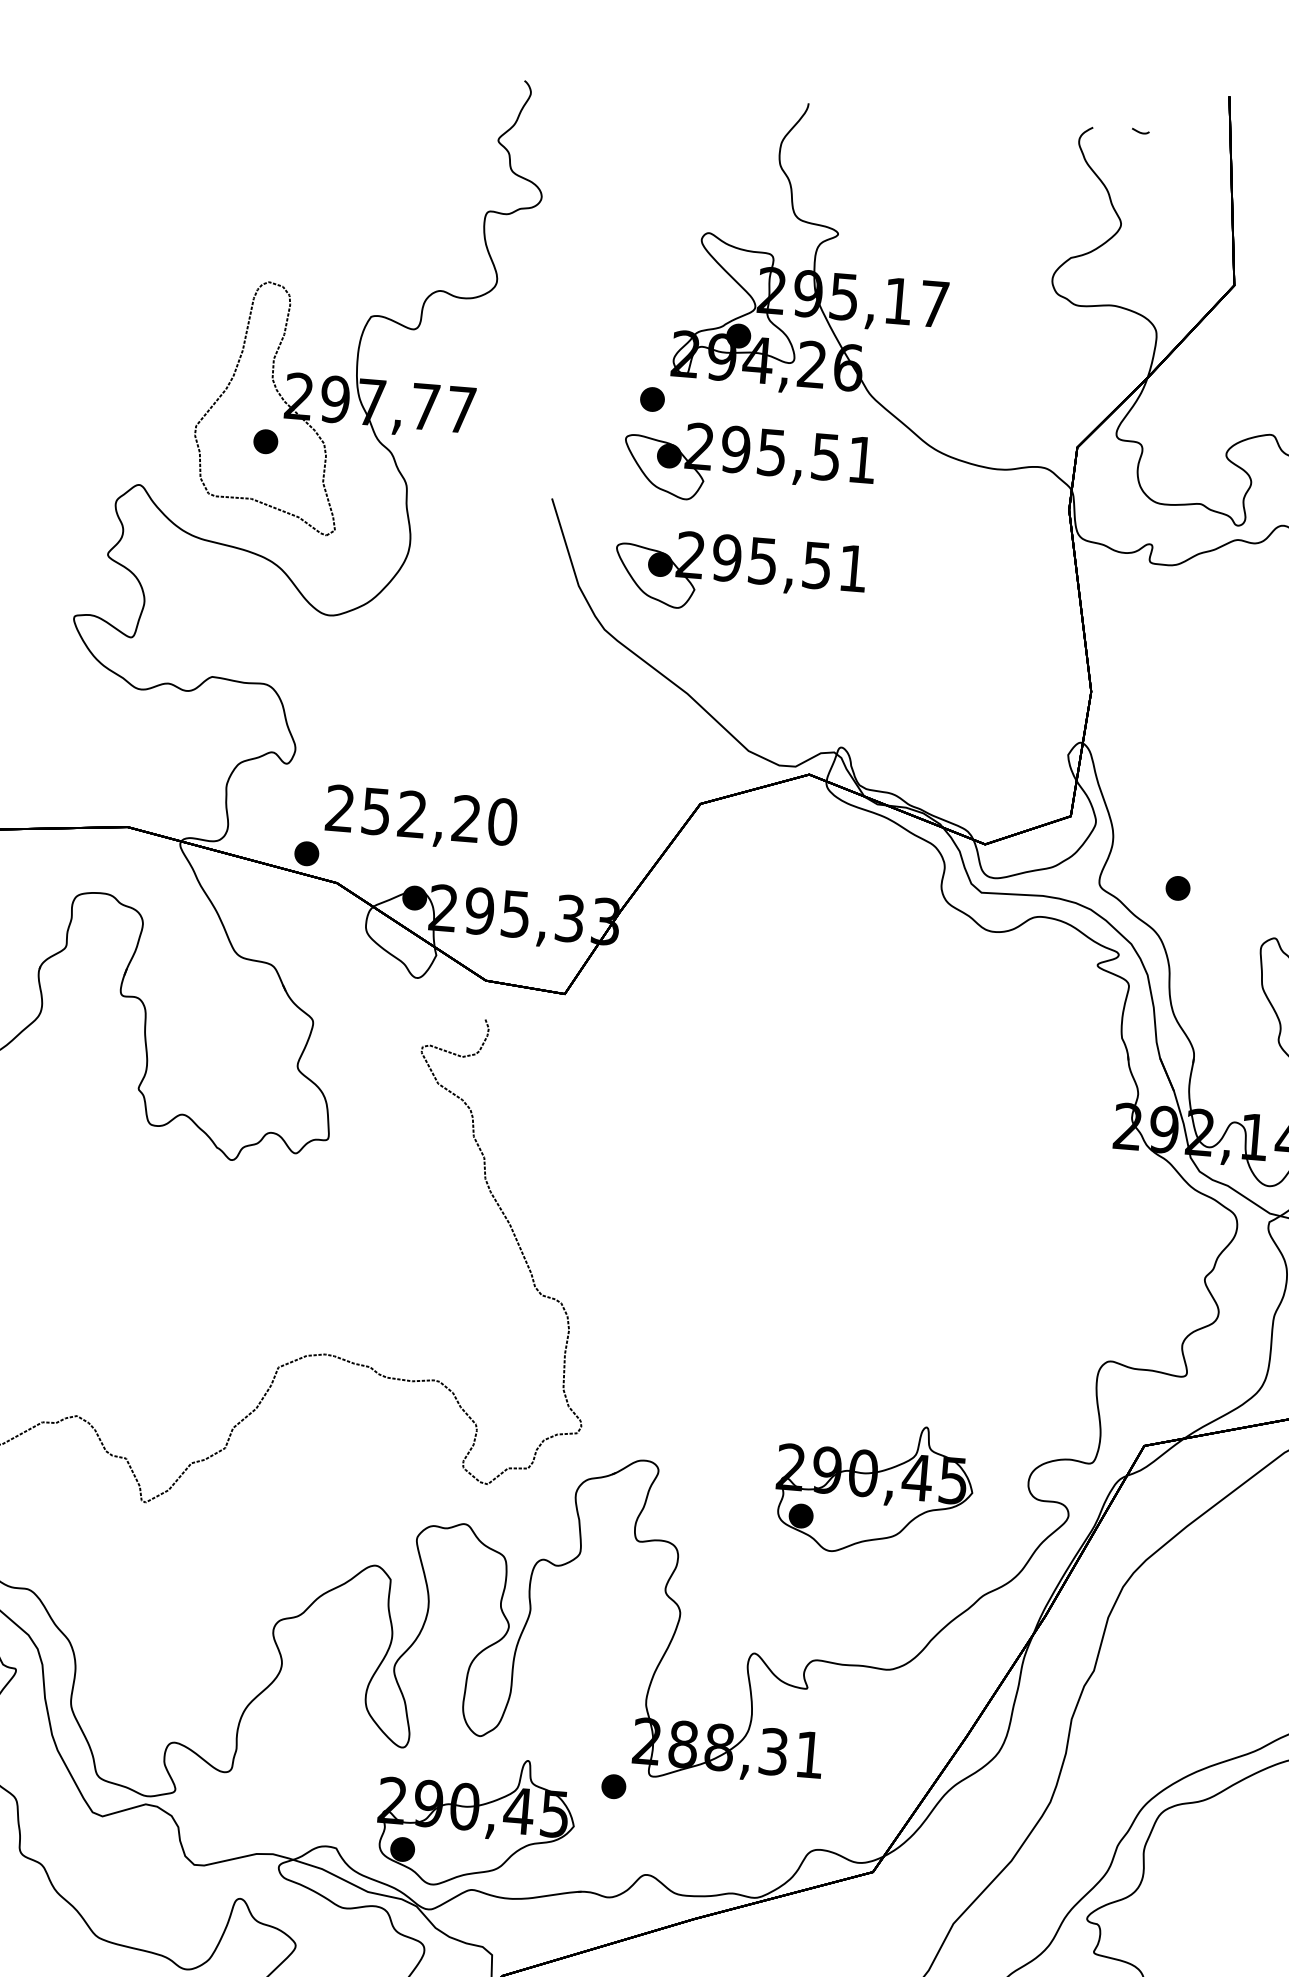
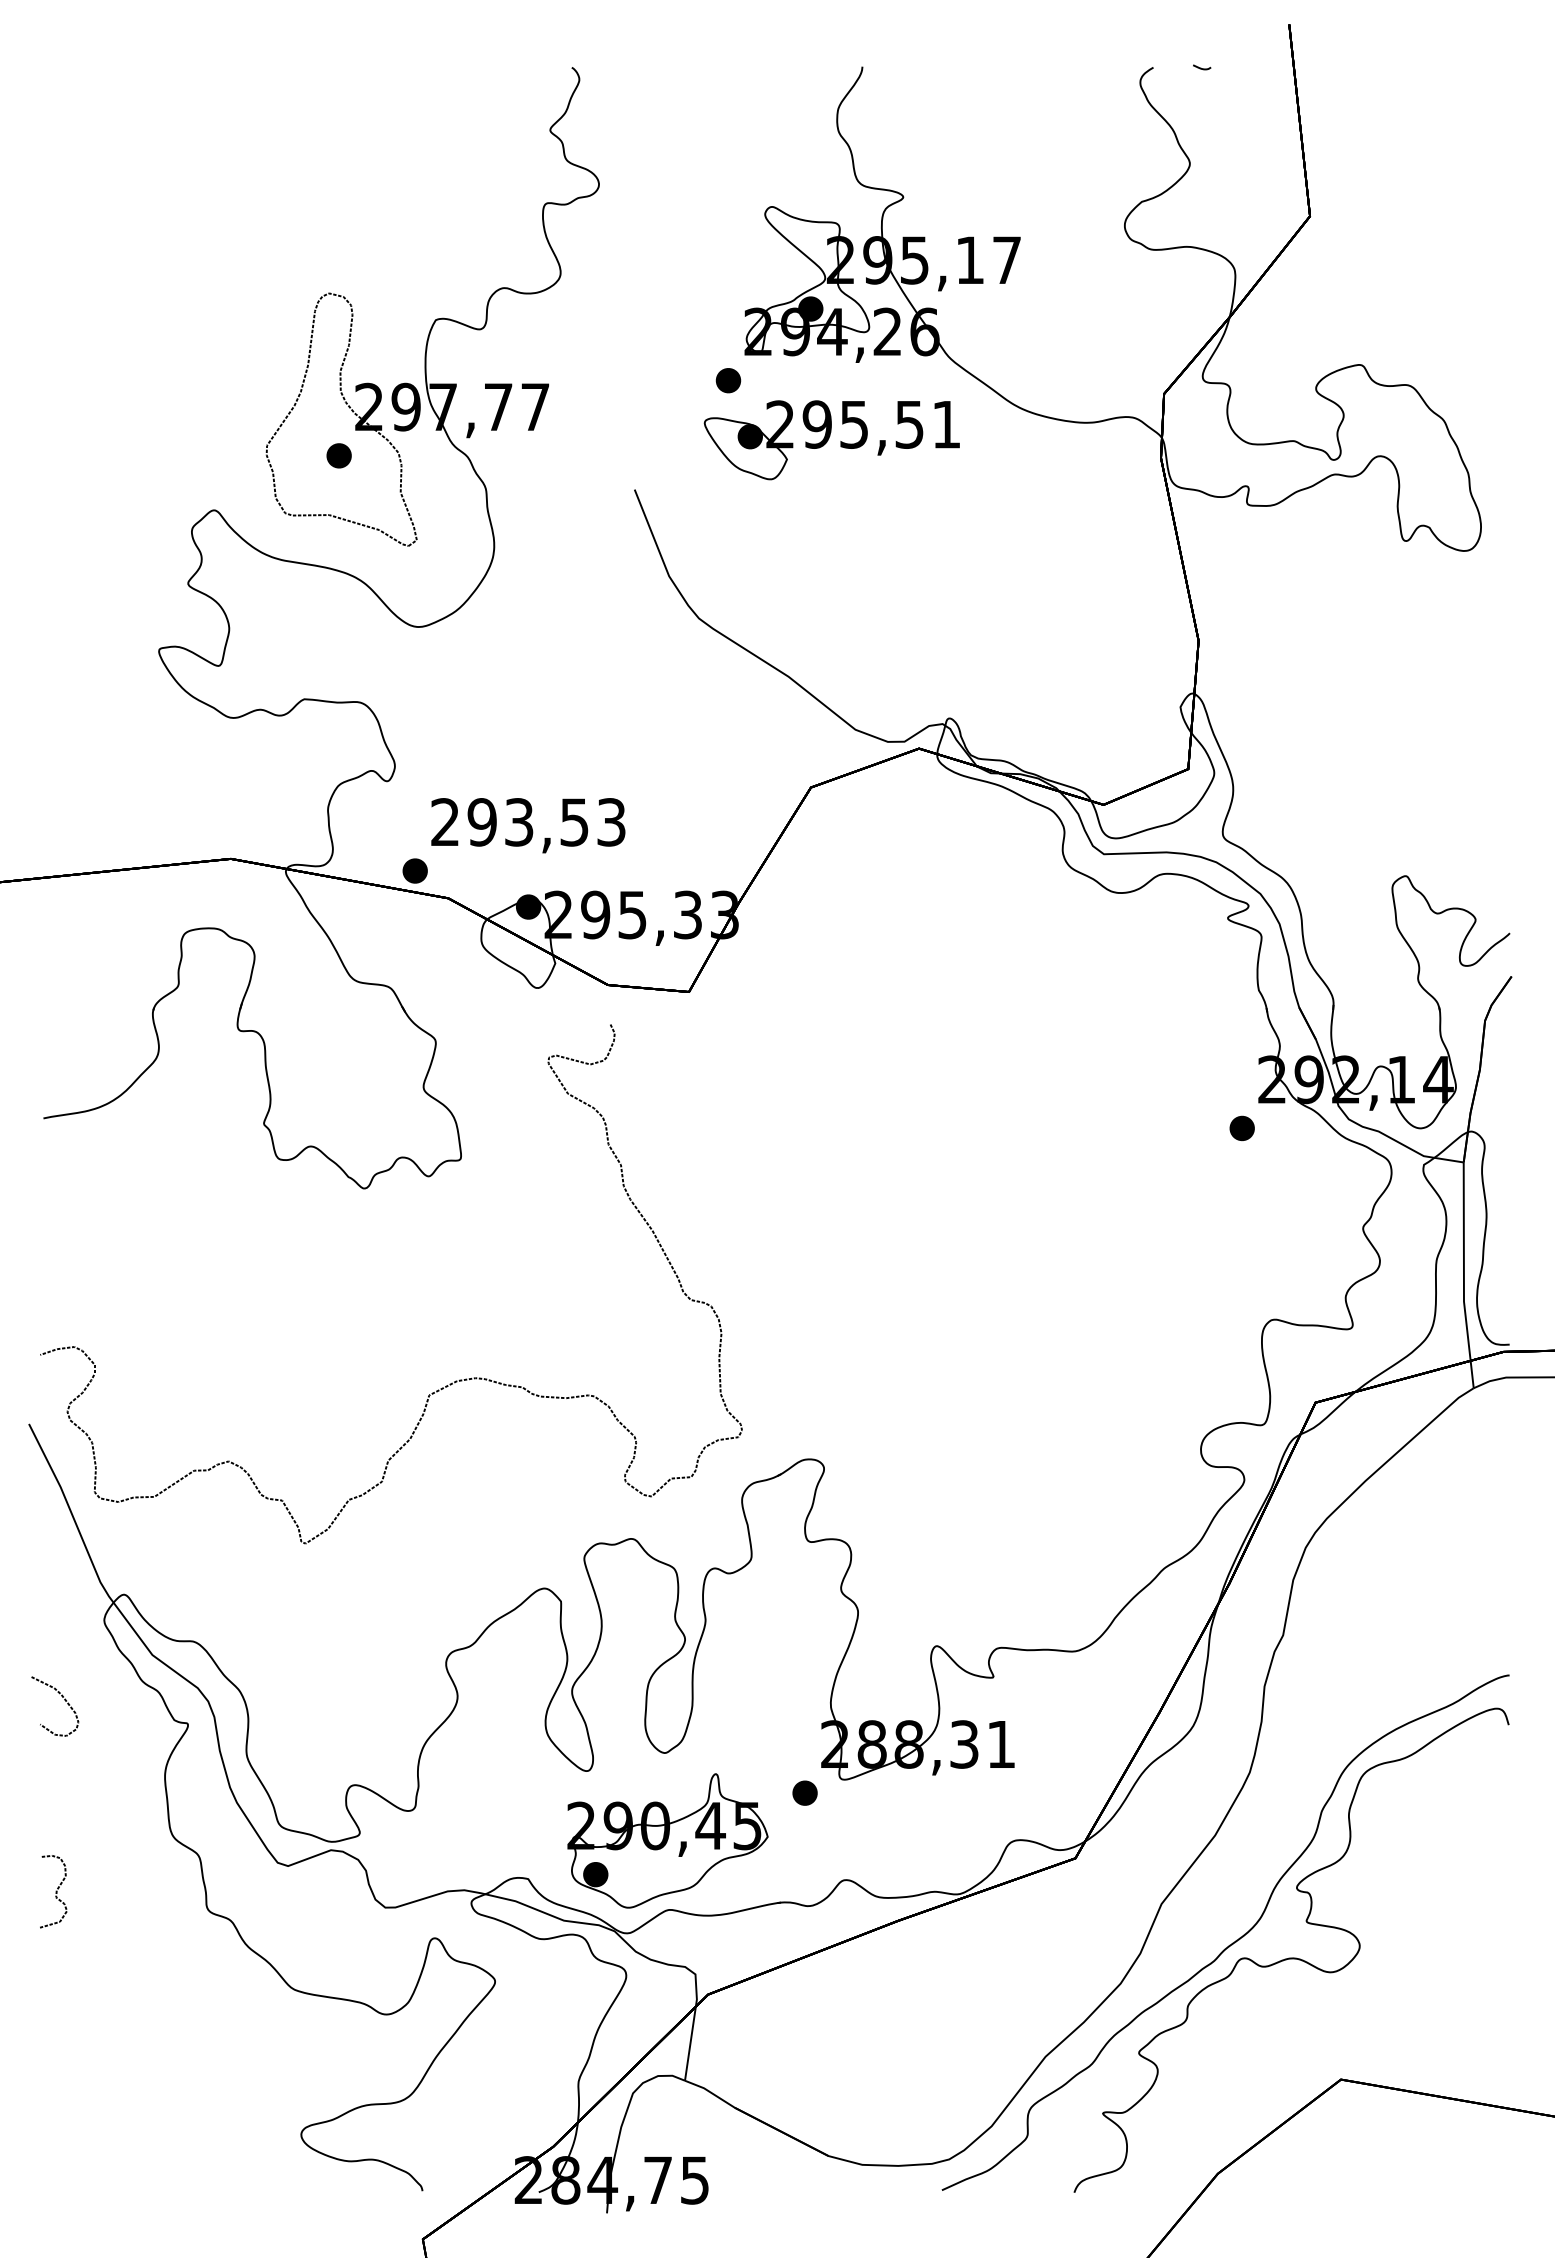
part: (739, 574) -> (831, 551), removed
text: (439, 816) -> (546, 822), 252,20 -> 293,53
part: (1177, 888) -> (1241, 1128), moved
part: (874, 1488) -> (1044, 1468), removed

